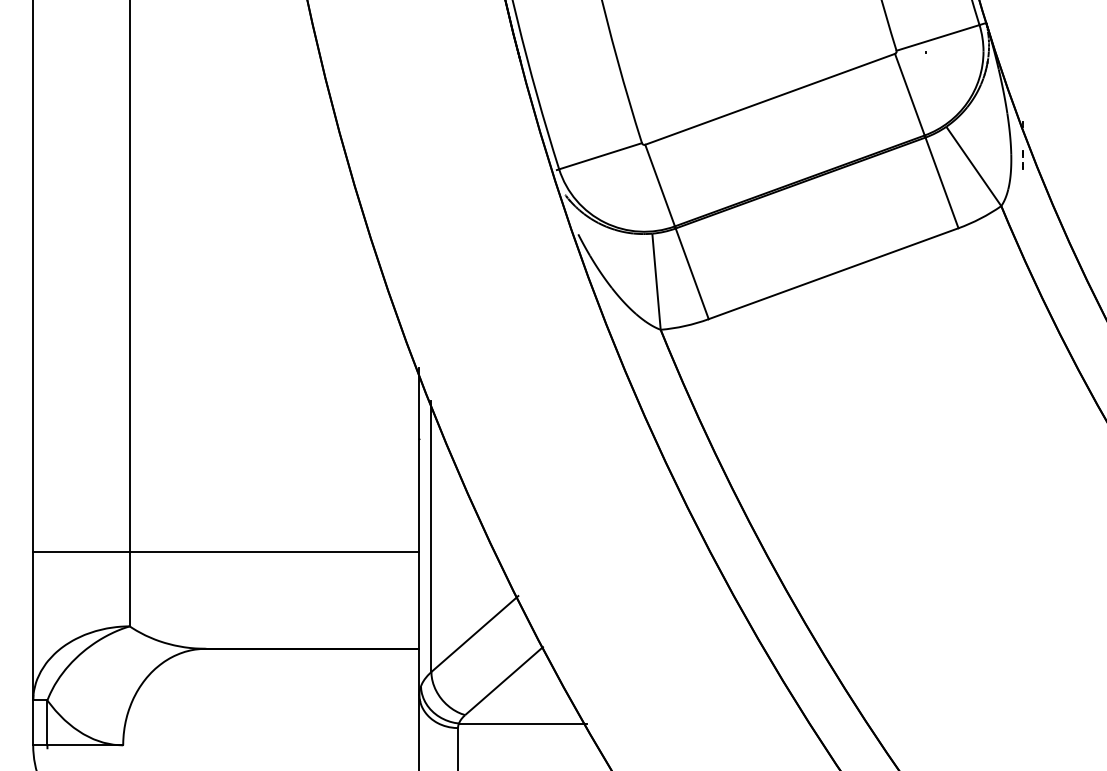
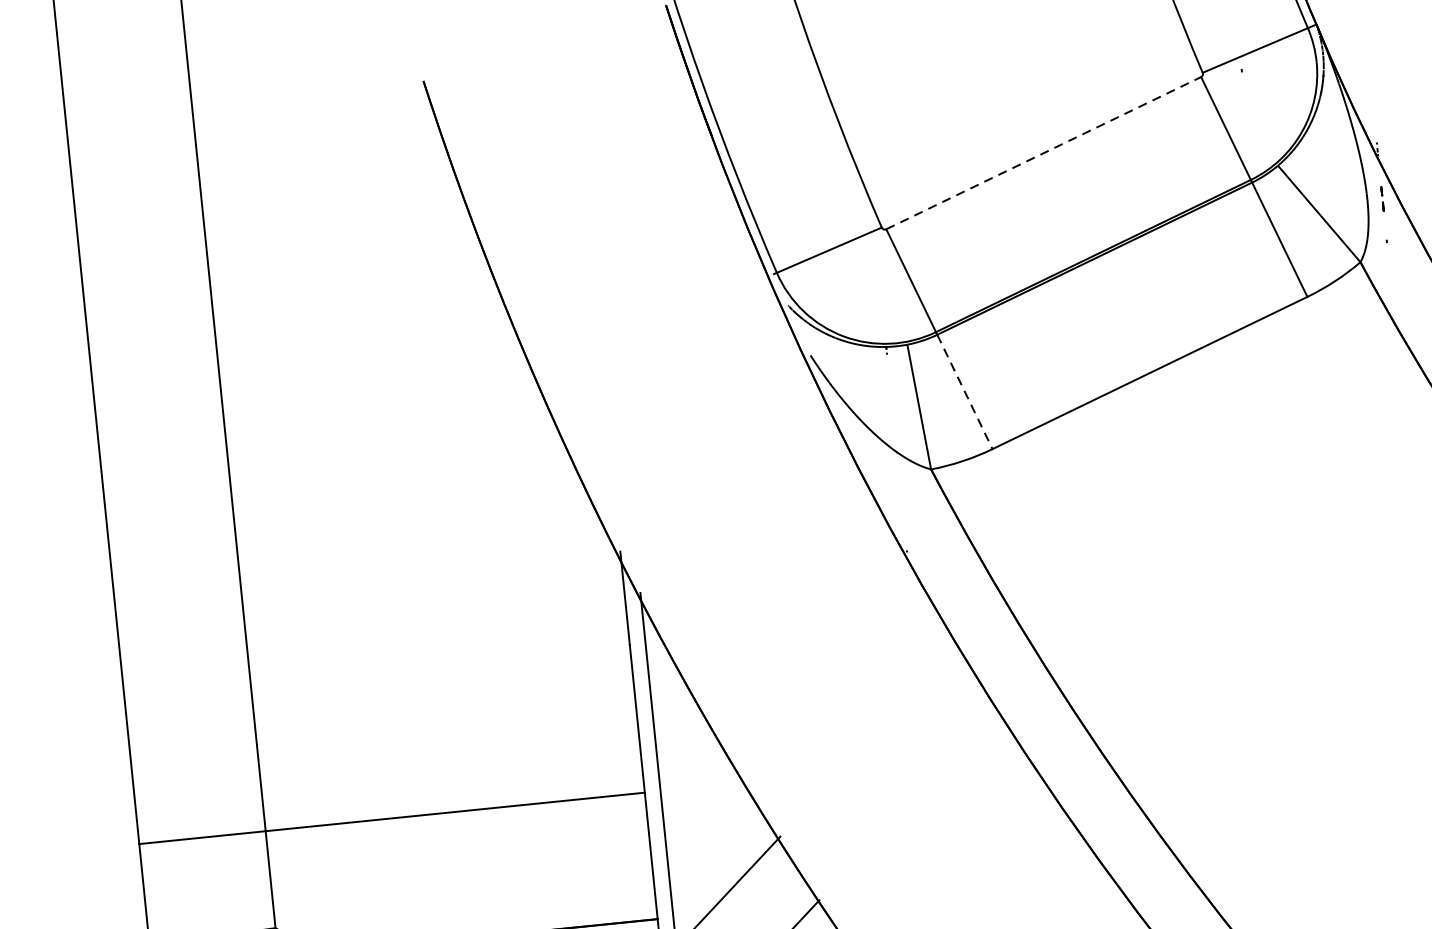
line: (770, 99) -> (1044, 153), solid -> dashed
line: (692, 274) -> (965, 392), solid -> dashed

